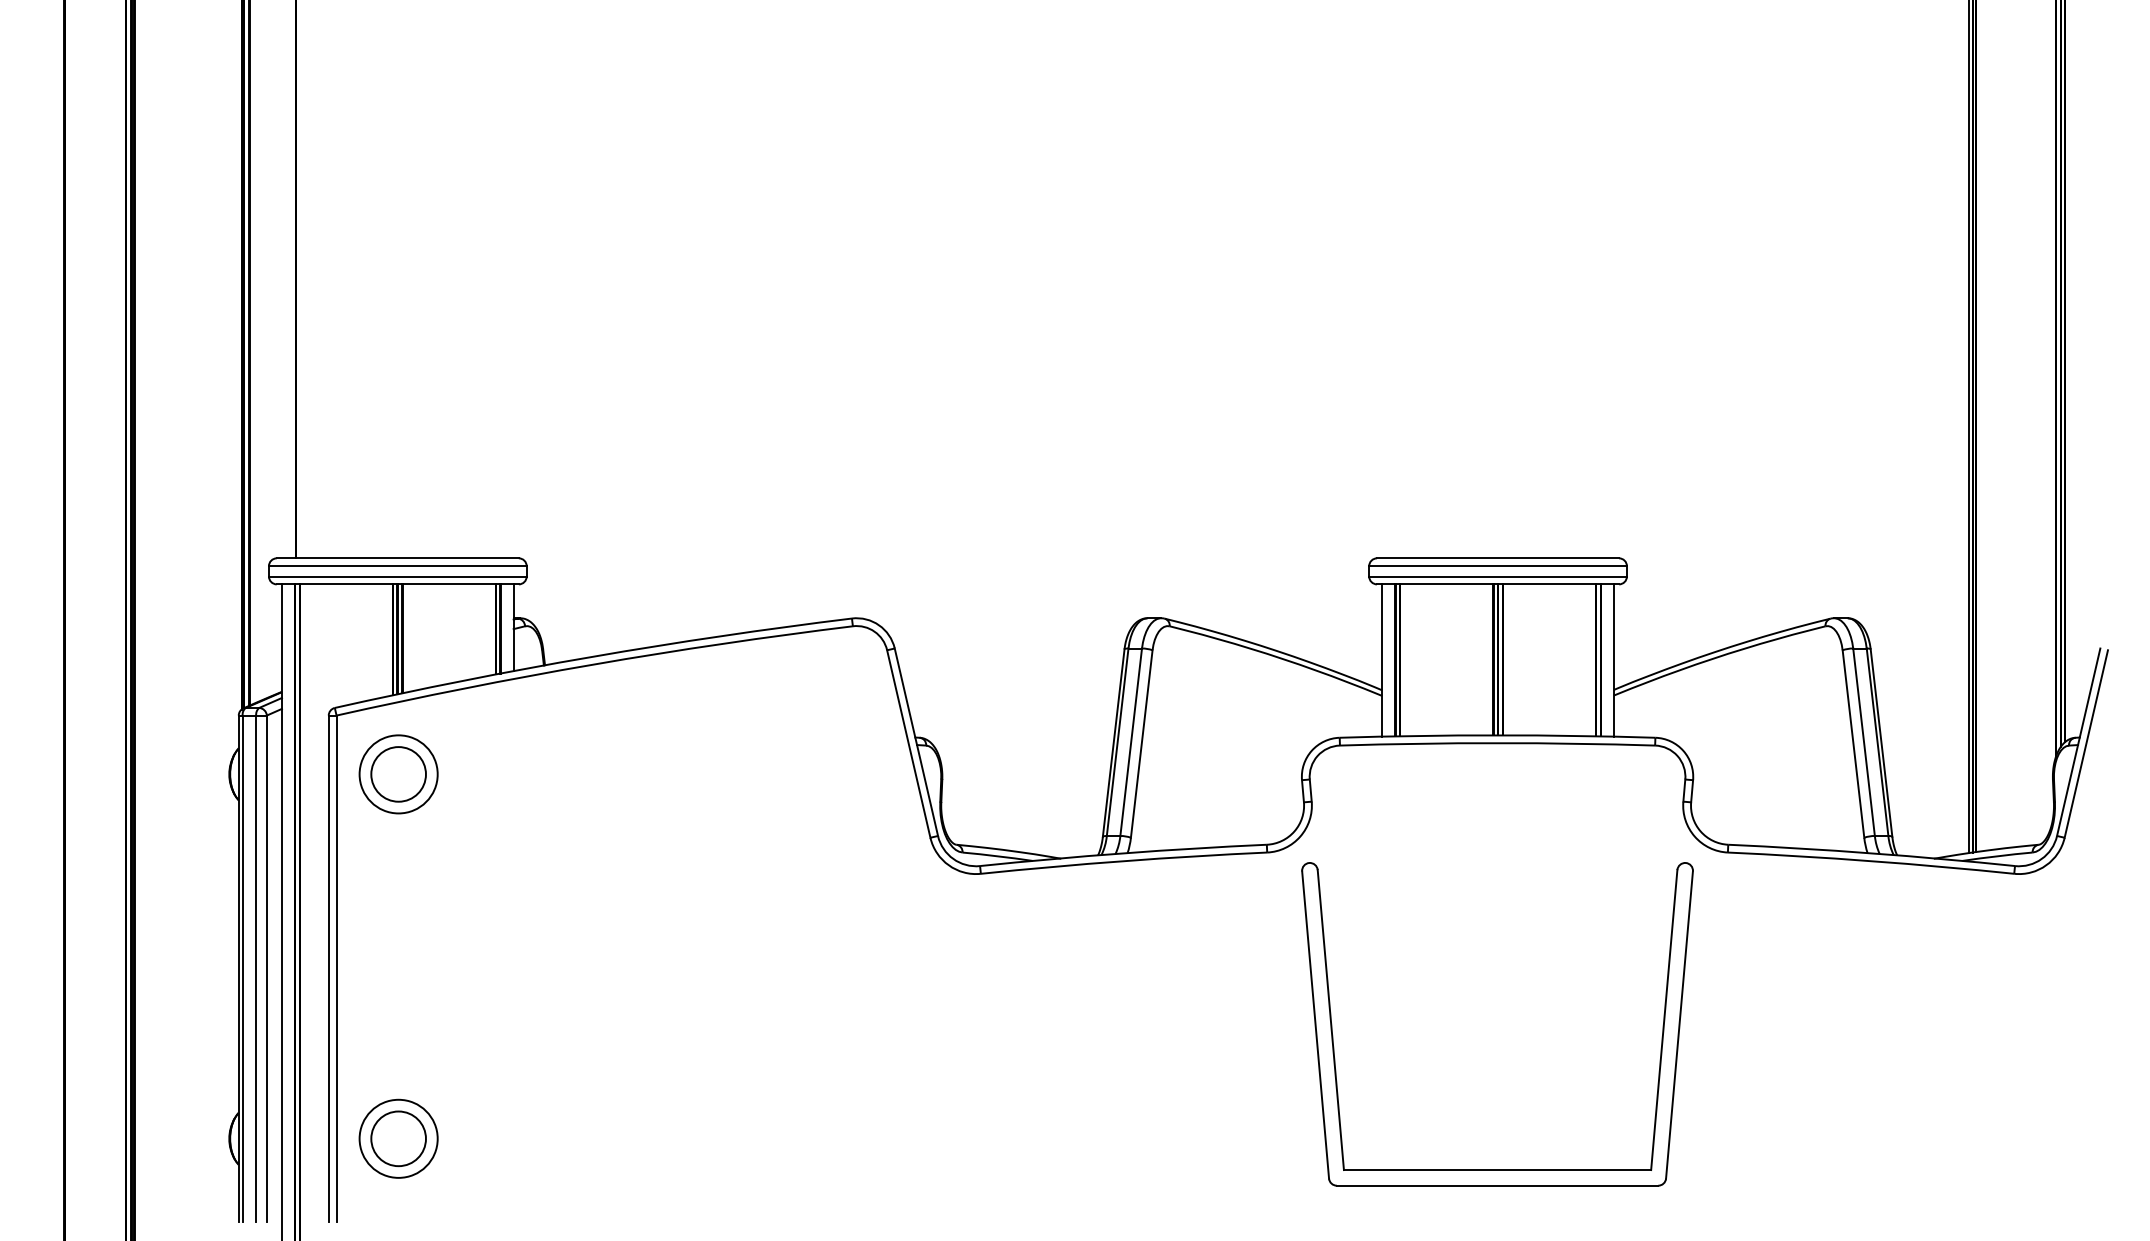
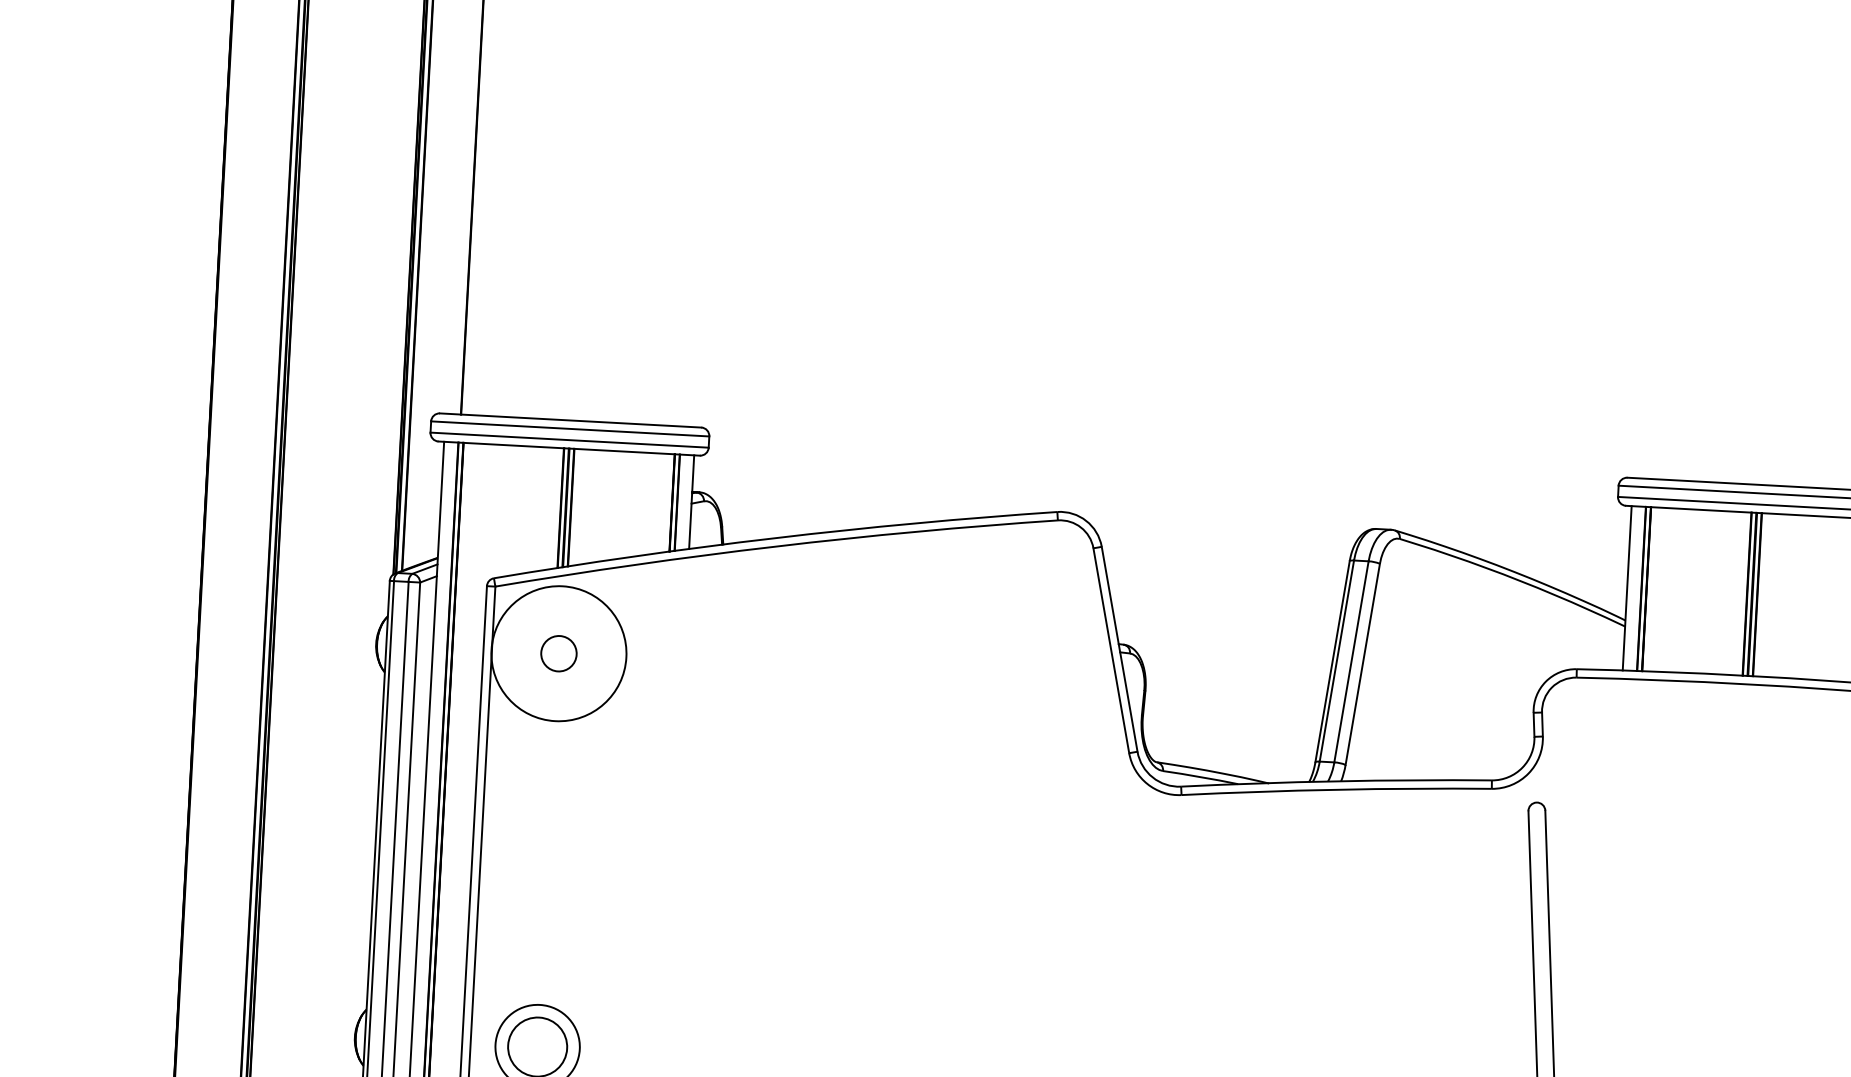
circle: (398, 774) -> (558, 653), size x0.6
circle: (398, 774) -> (558, 653), size x1.6

